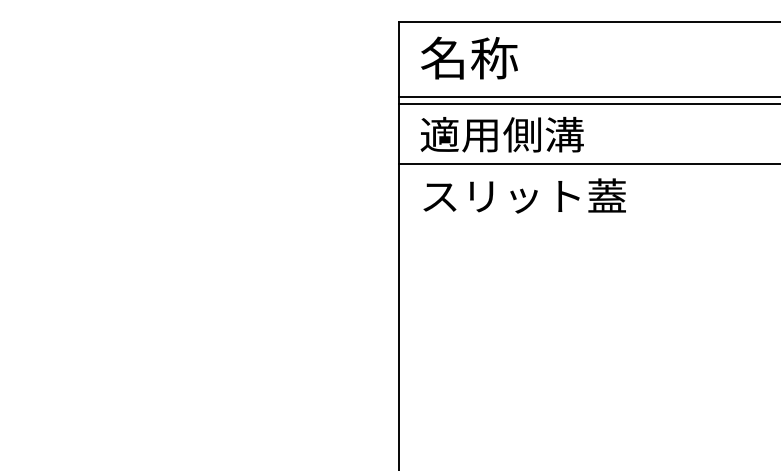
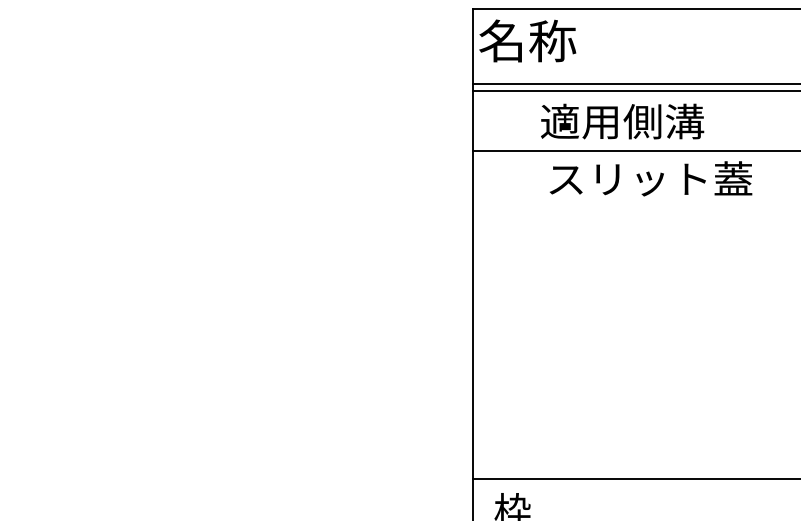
text: (469, 57) -> (527, 40), moved
text: (502, 134) -> (622, 121), moved
text: (524, 195) -> (650, 178), moved

